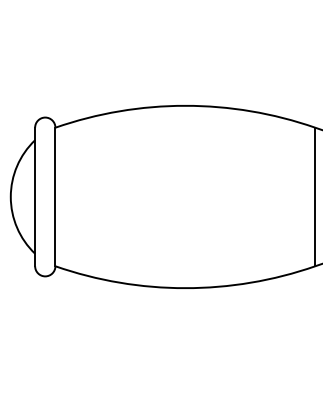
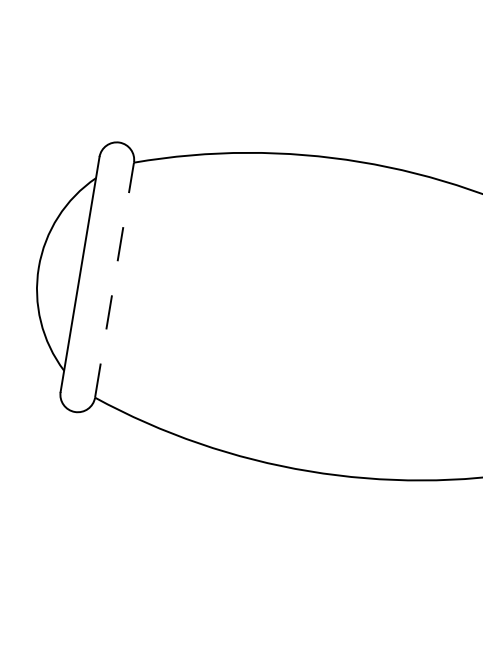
line: (55, 196) -> (114, 279), solid -> dashed

